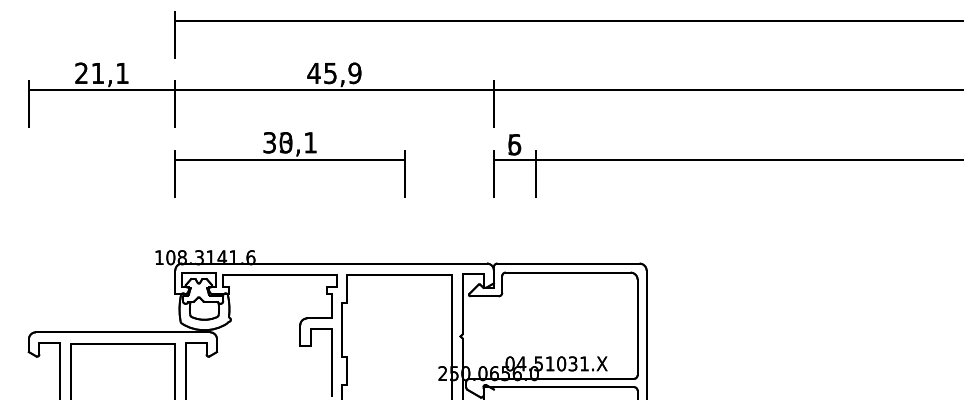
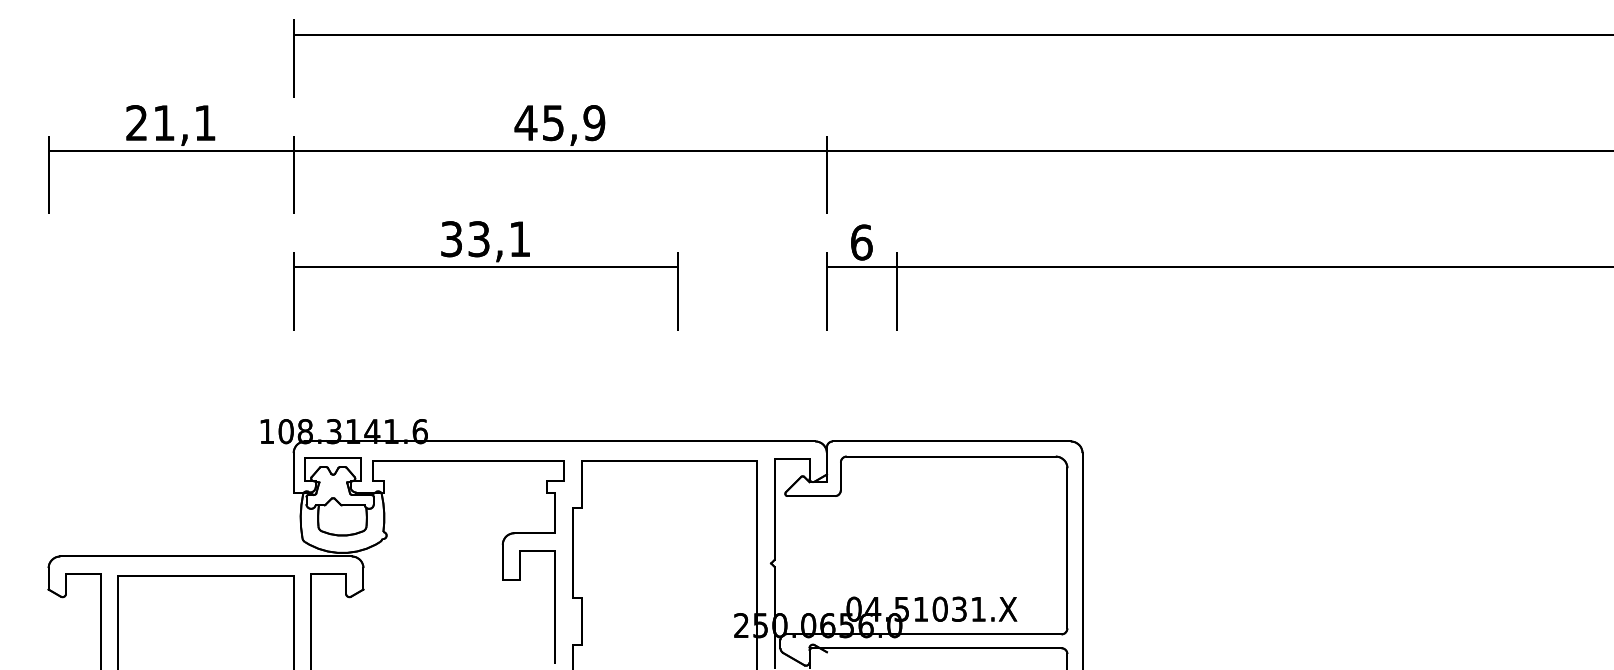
text: (285, 142) -> (478, 238), 30,1 -> 33,1
text: (514, 144) -> (861, 242), 5 -> 6

